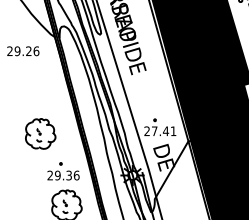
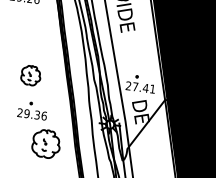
part: (40, 133) -> (30, 75), size x0.7
part: (63, 171) -> (32, 110), moved

